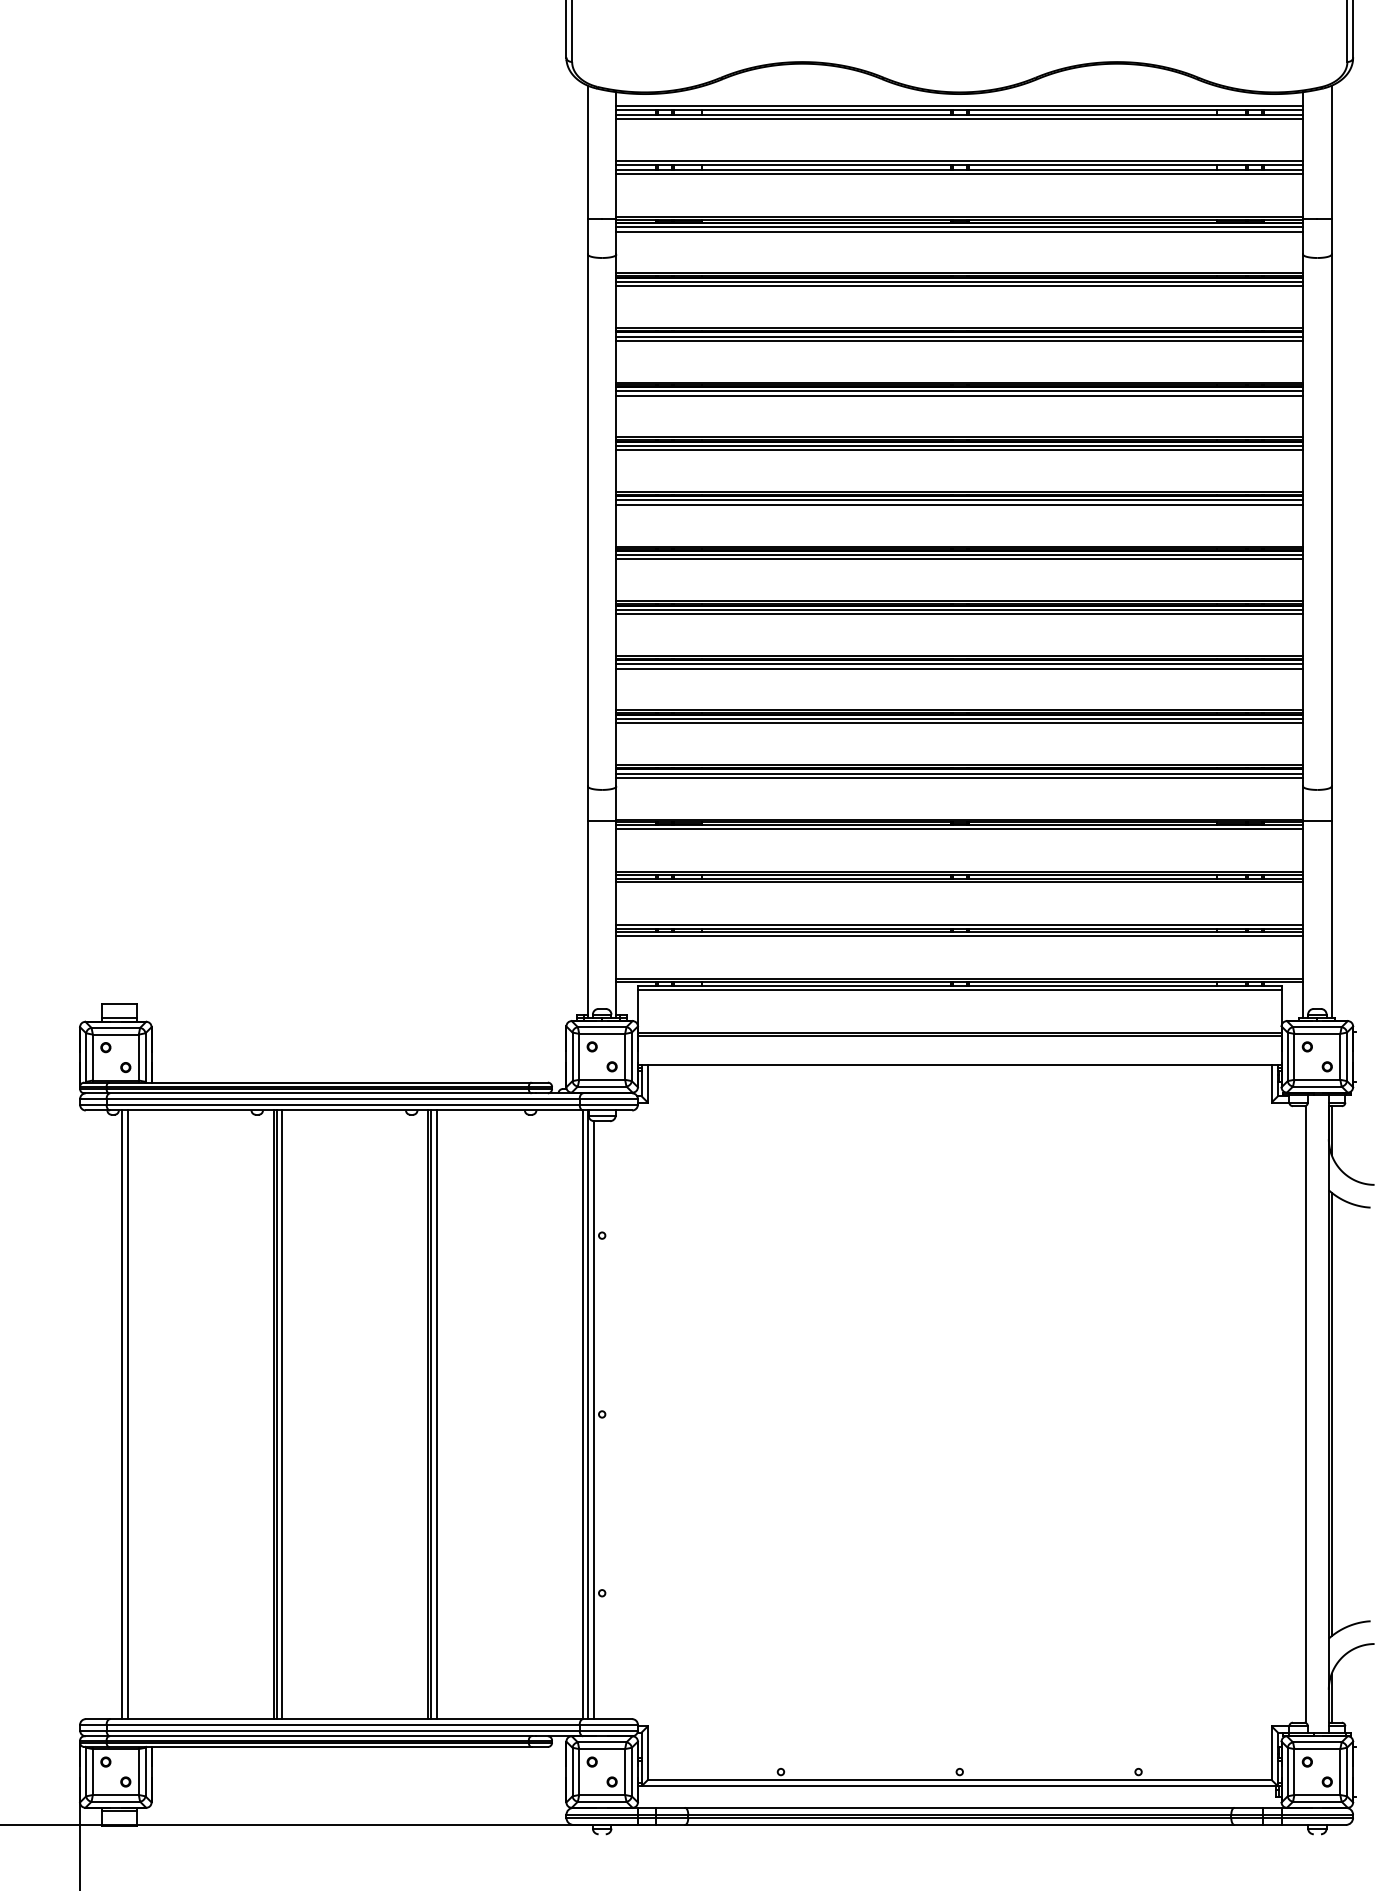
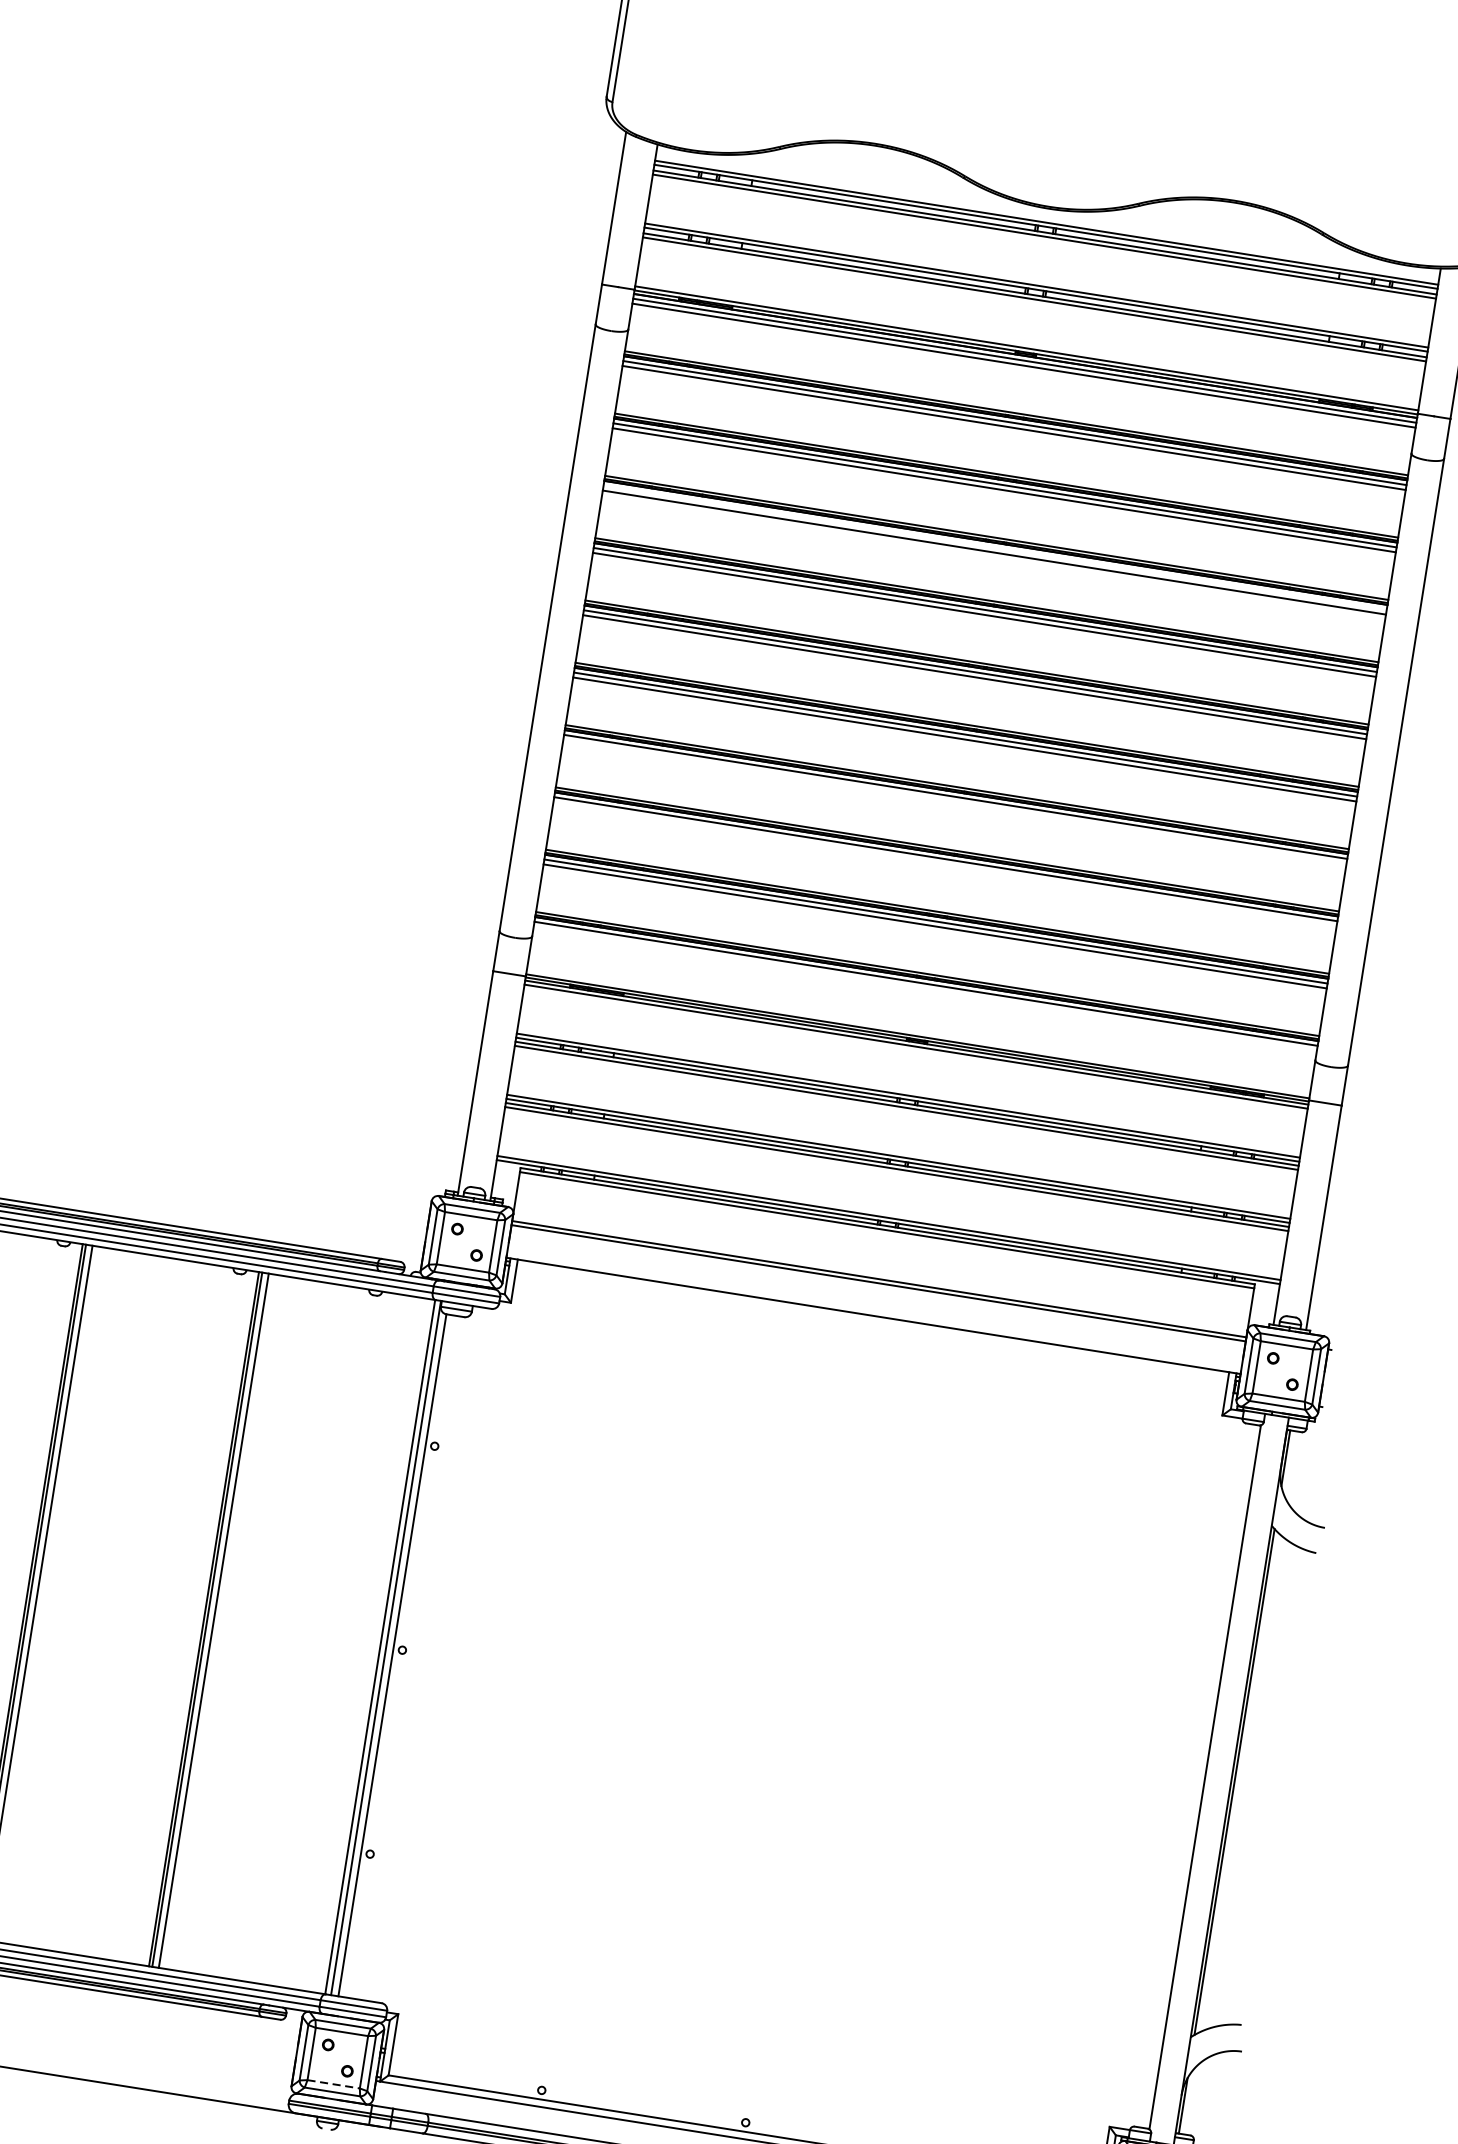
line: (959, 391) -> (994, 547), removed
line: (959, 614) -> (954, 802), removed
line: (959, 668) -> (944, 863), removed
line: (959, 777) -> (925, 988), removed
line: (602, 1794) -> (334, 2083), solid -> dashed

